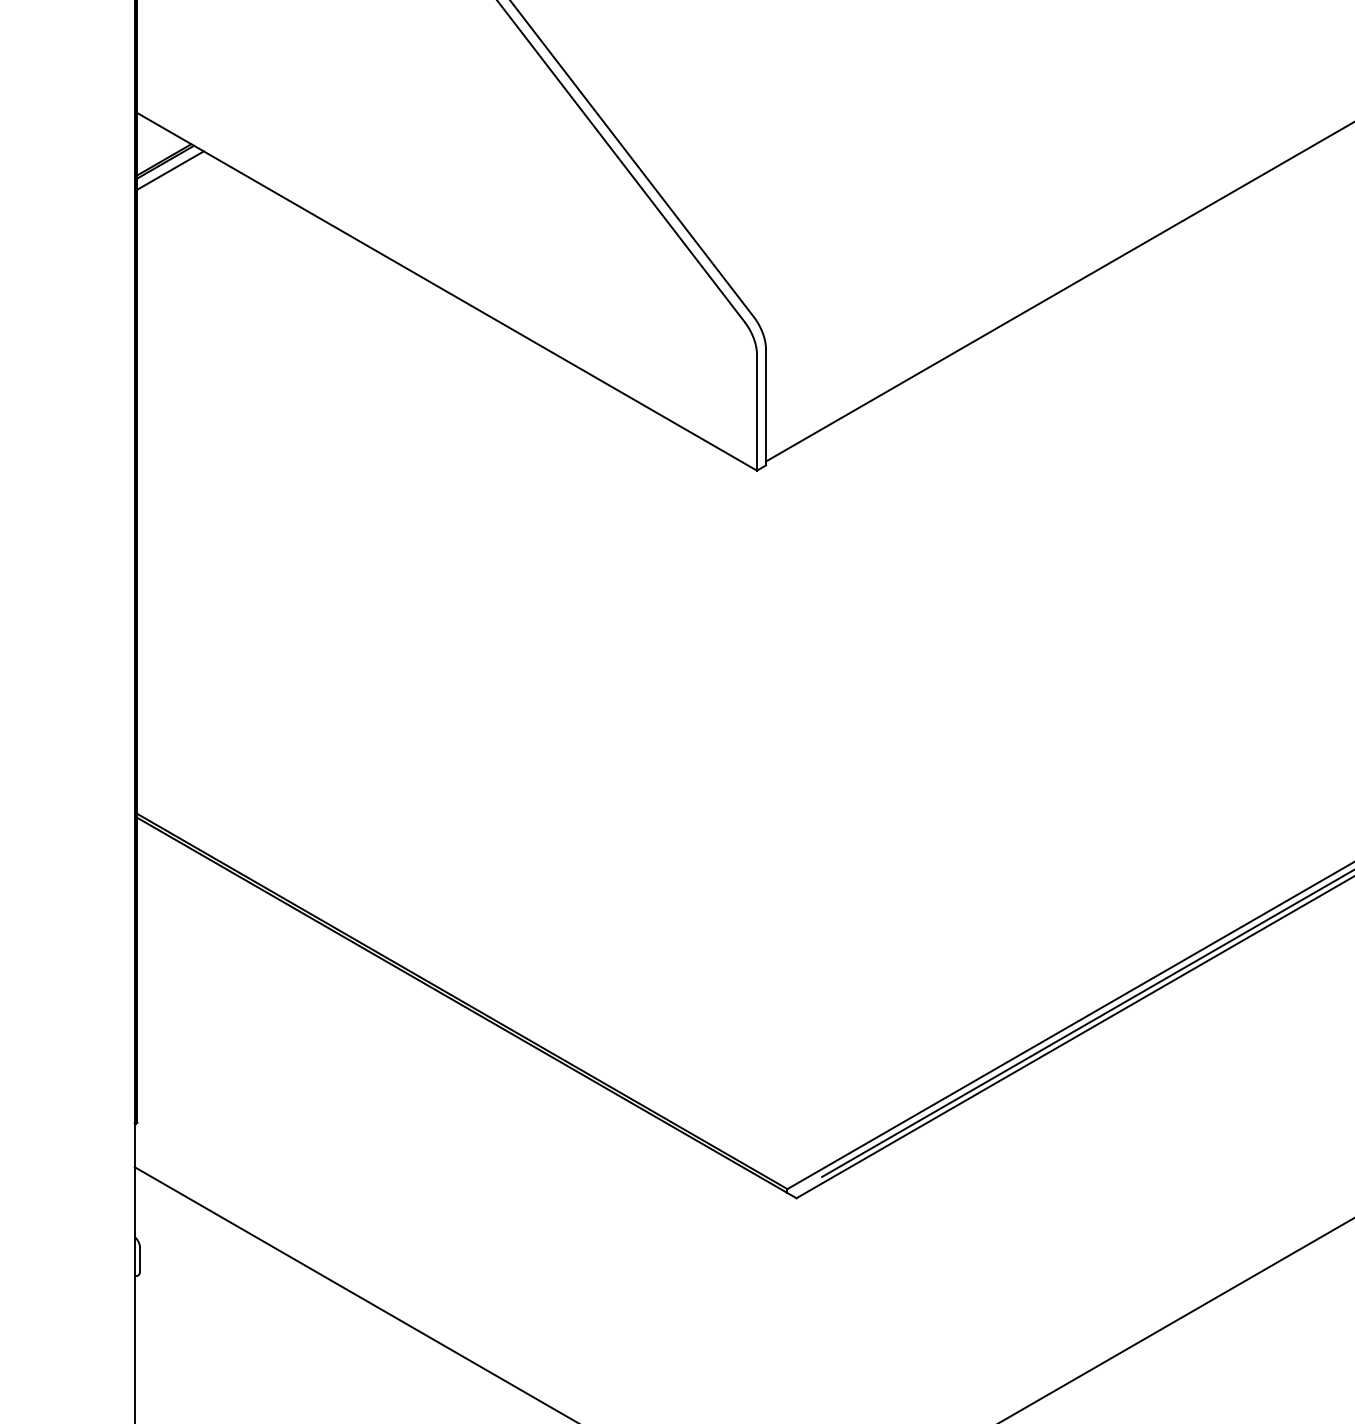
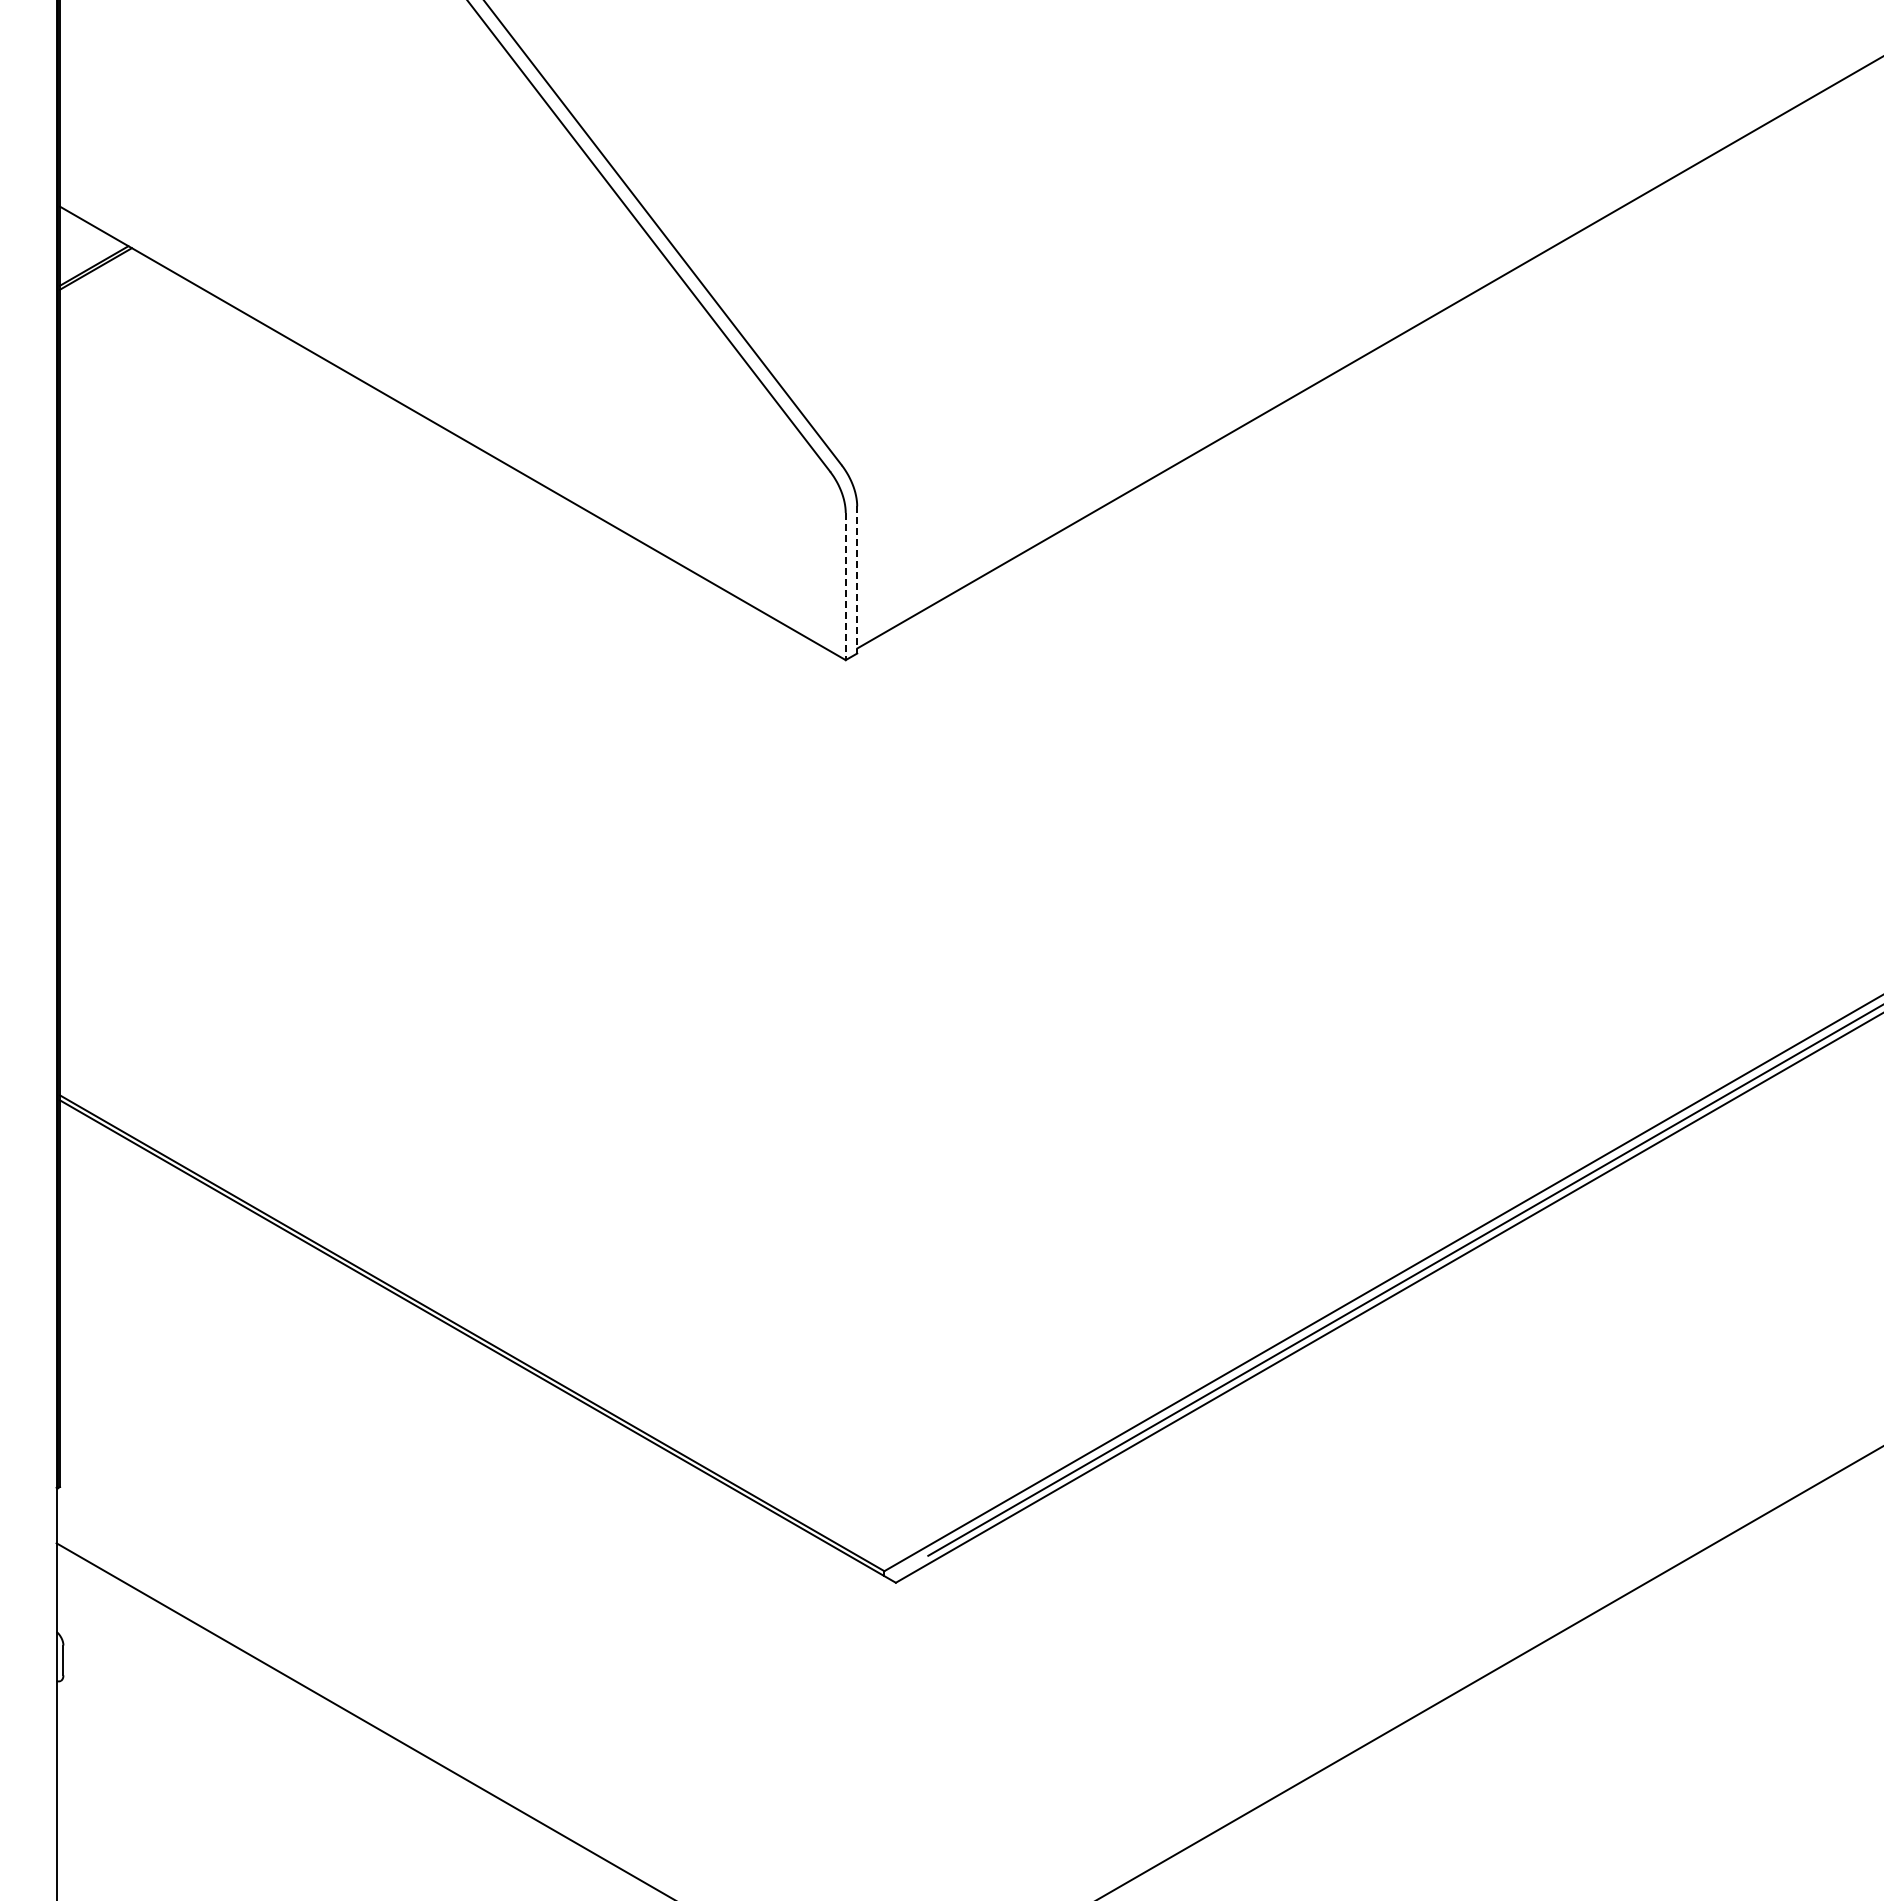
line: (170, 170) -> (102, 279), removed
line: (766, 407) -> (857, 579), solid -> dashed
line: (756, 412) -> (845, 586), solid -> dashed

